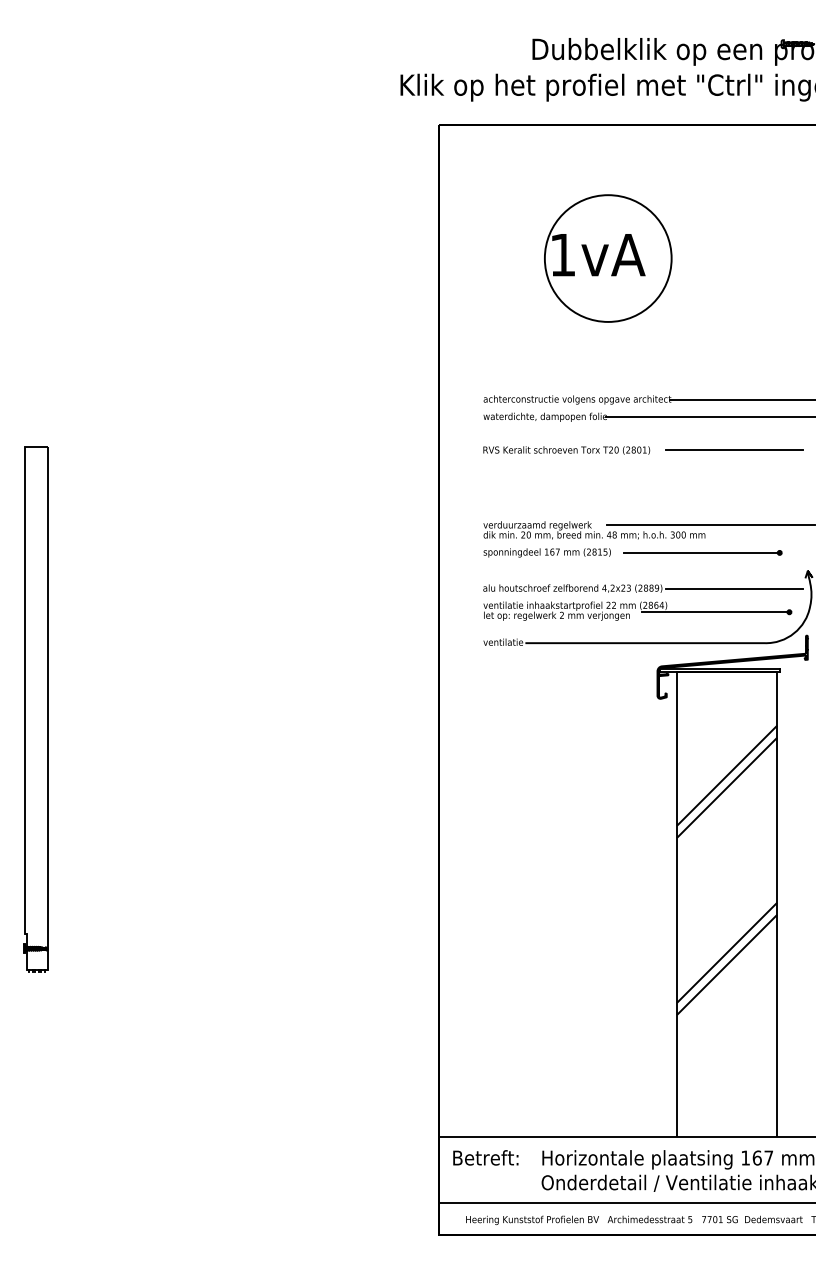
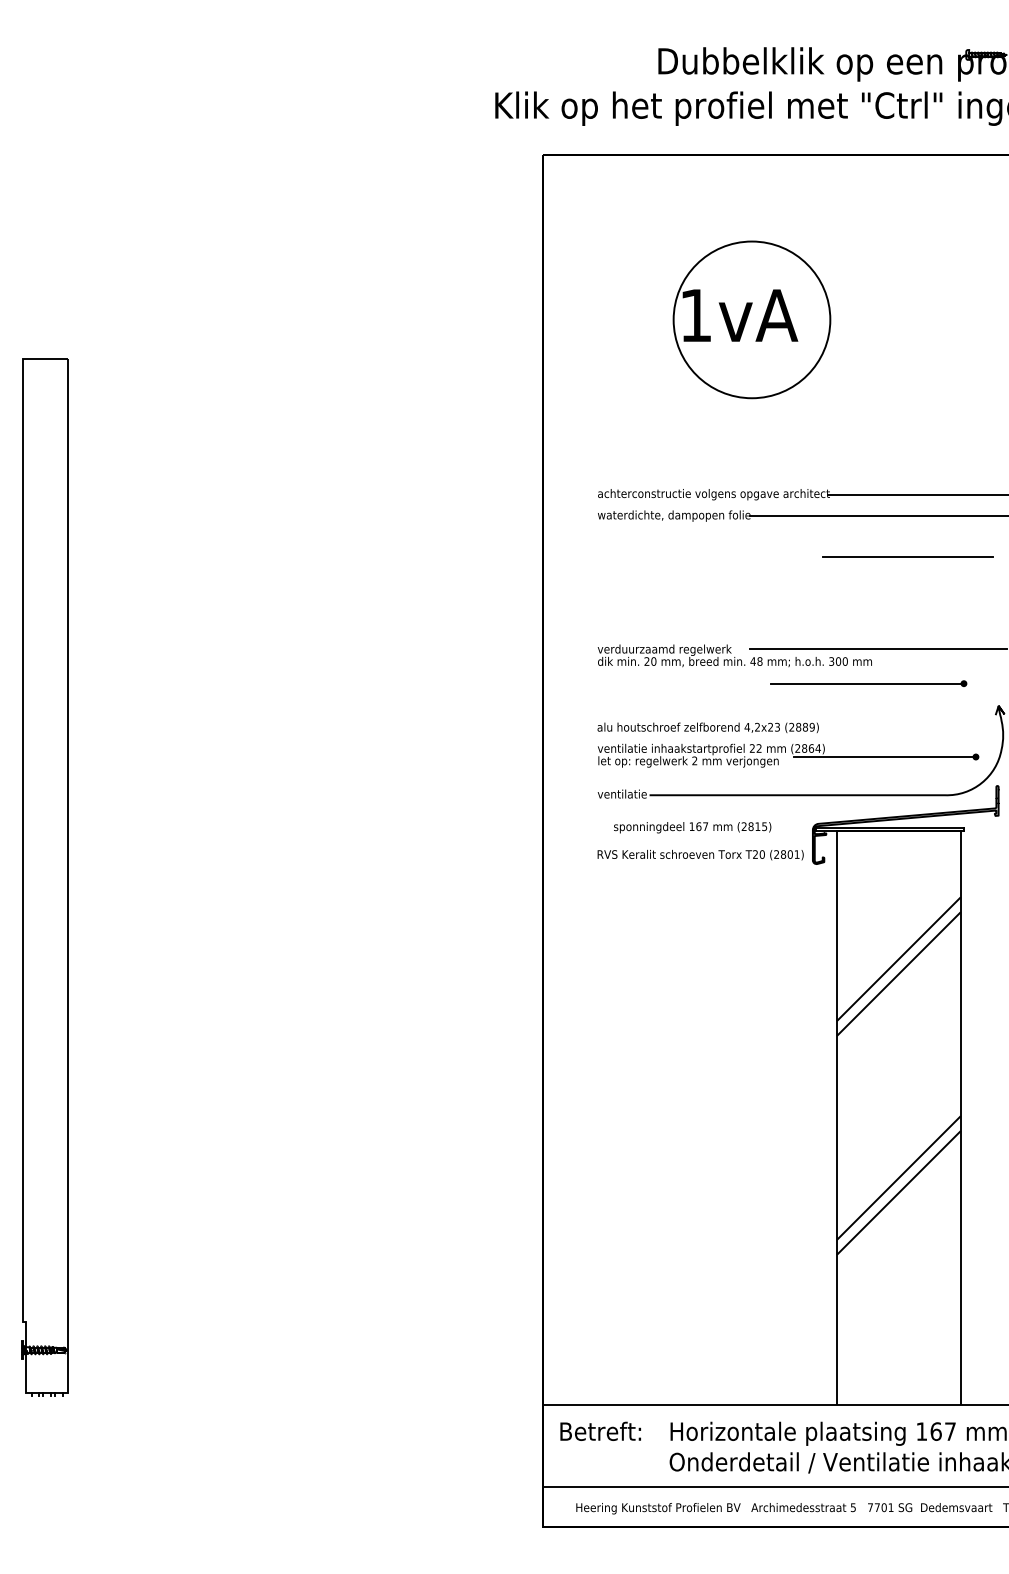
text: (566, 450) -> (700, 854), moved
text: (547, 552) -> (692, 827), moved
line: (734, 588) -> (908, 727), removed
part: (35, 709) -> (44, 877), size x1.6

